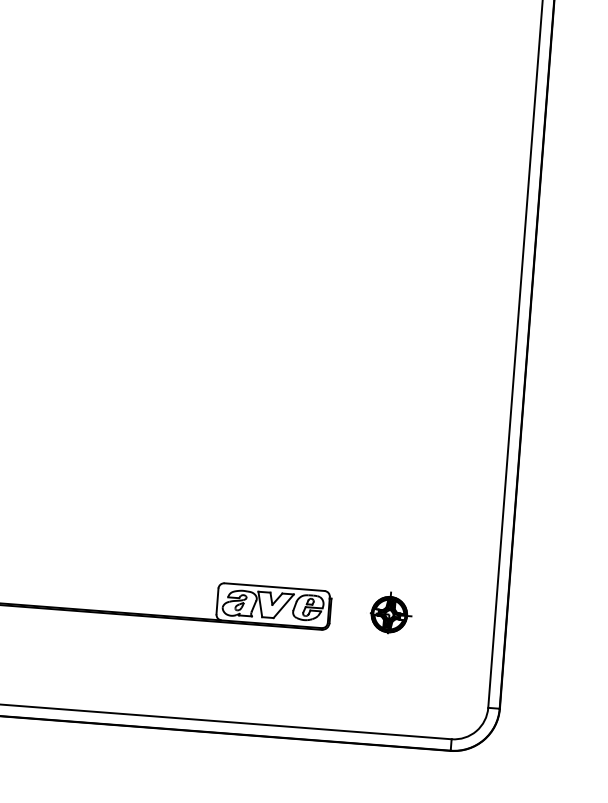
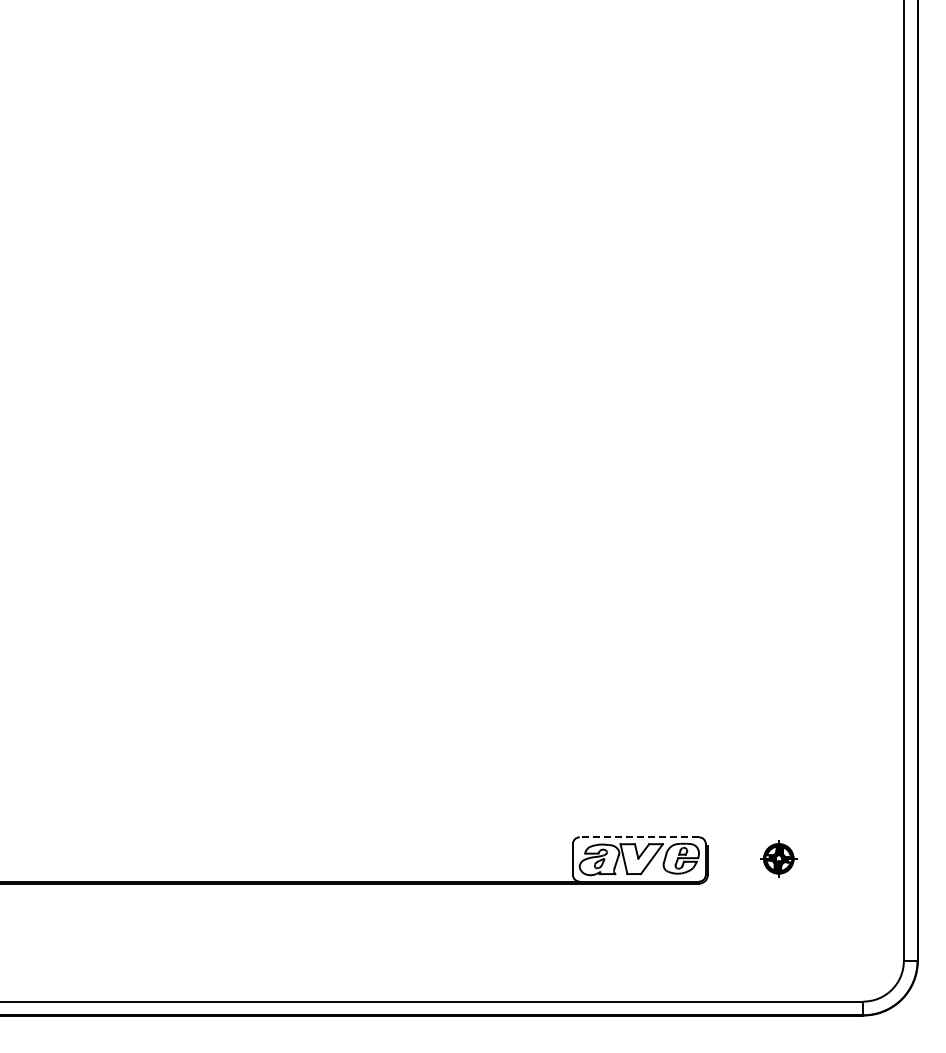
line: (274, 587) -> (639, 837), solid -> dashed
part: (391, 613) -> (780, 857), size x0.7

